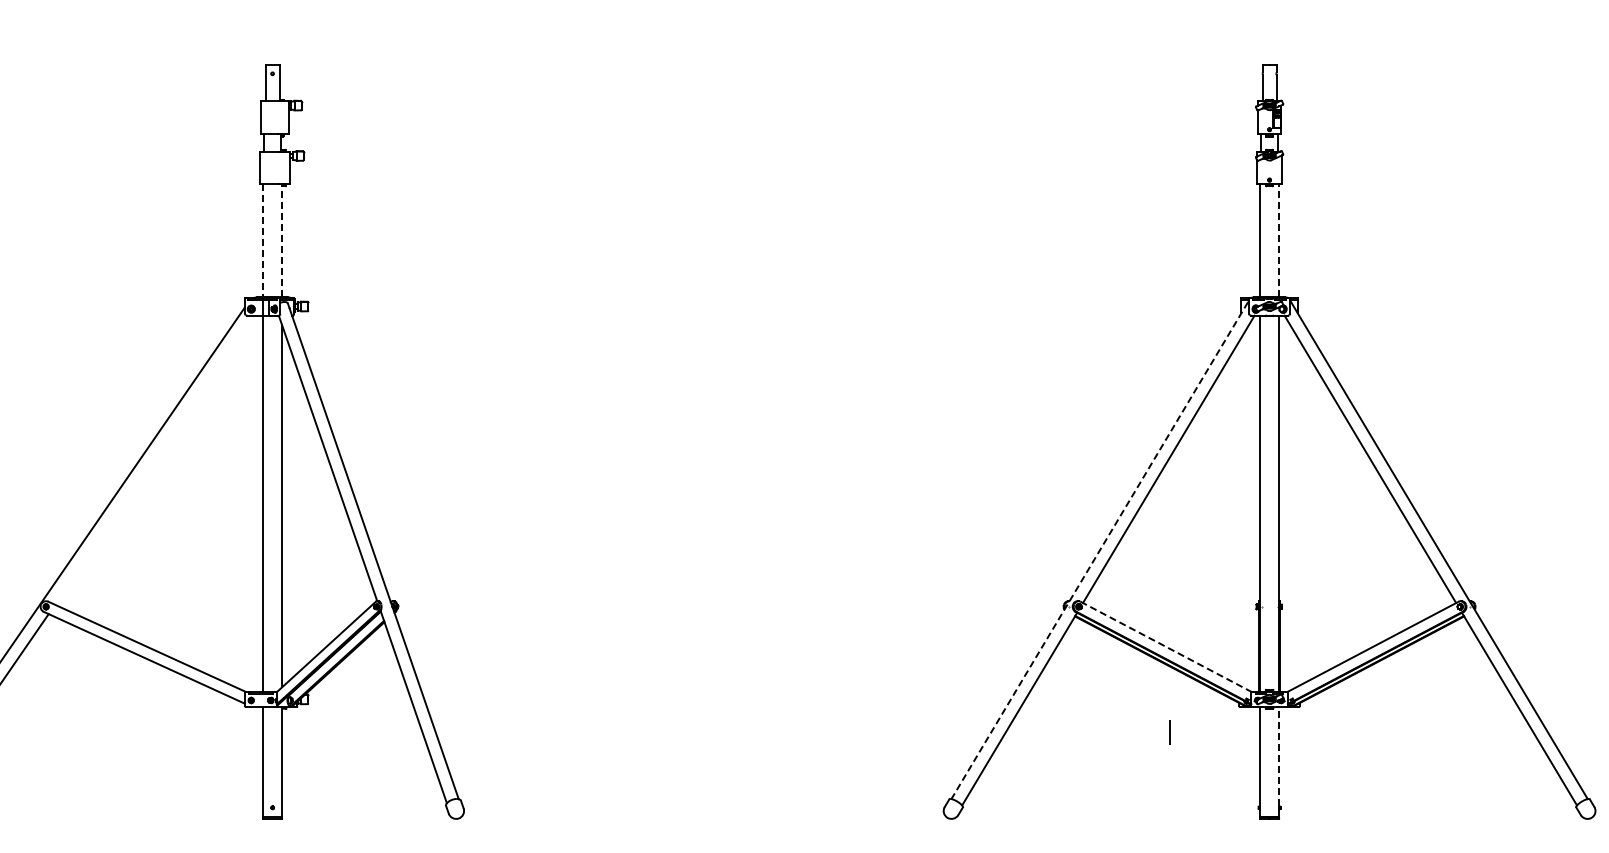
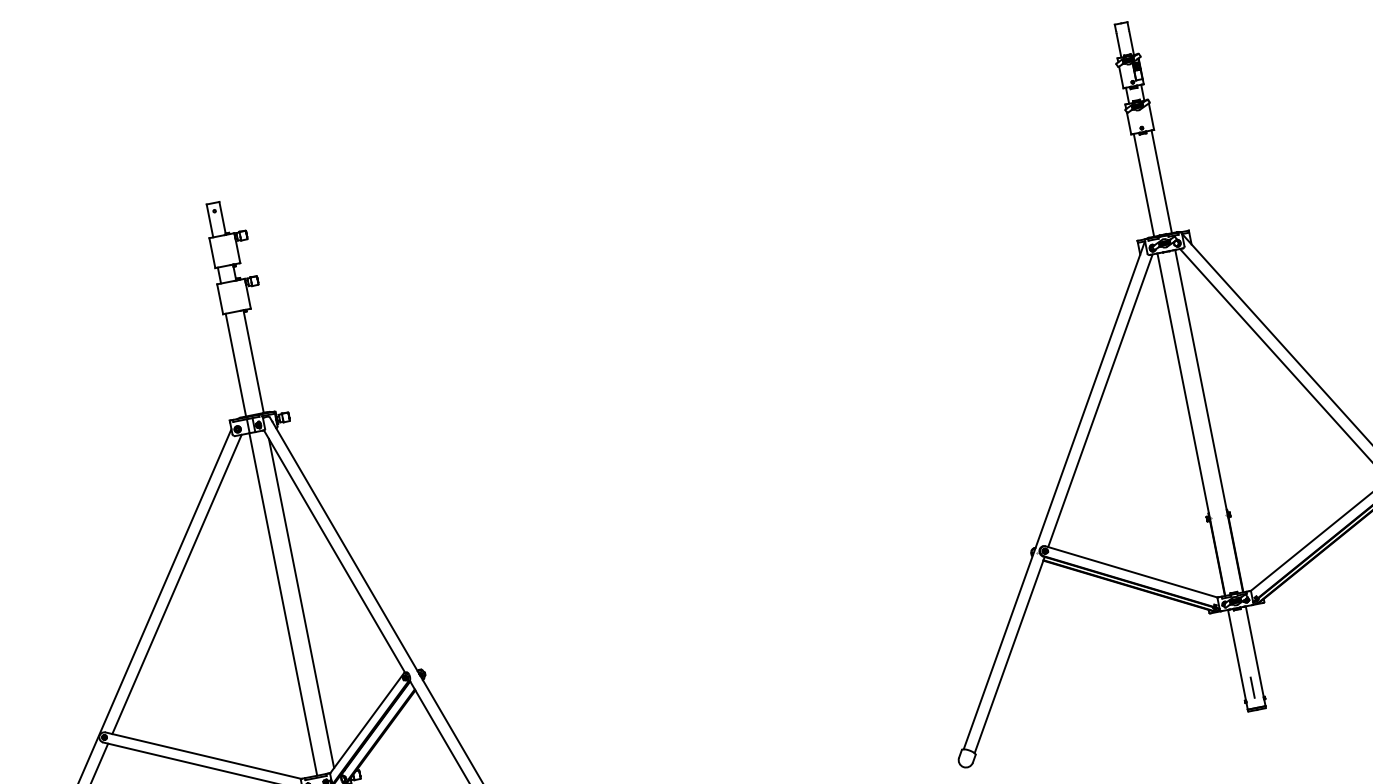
line: (282, 240) -> (253, 361), dashed -> solid
line: (1279, 240) -> (1161, 181), dashed -> solid
line: (262, 241) -> (235, 365), dashed -> solid
line: (154, 459) -> (176, 583), added
line: (1099, 551) -> (1053, 497), dashed -> solid
line: (1165, 646) -> (1131, 571), dashed -> solid
line: (1169, 732) -> (1252, 687), moved
line: (1279, 756) -> (1254, 651), dashed -> solid

